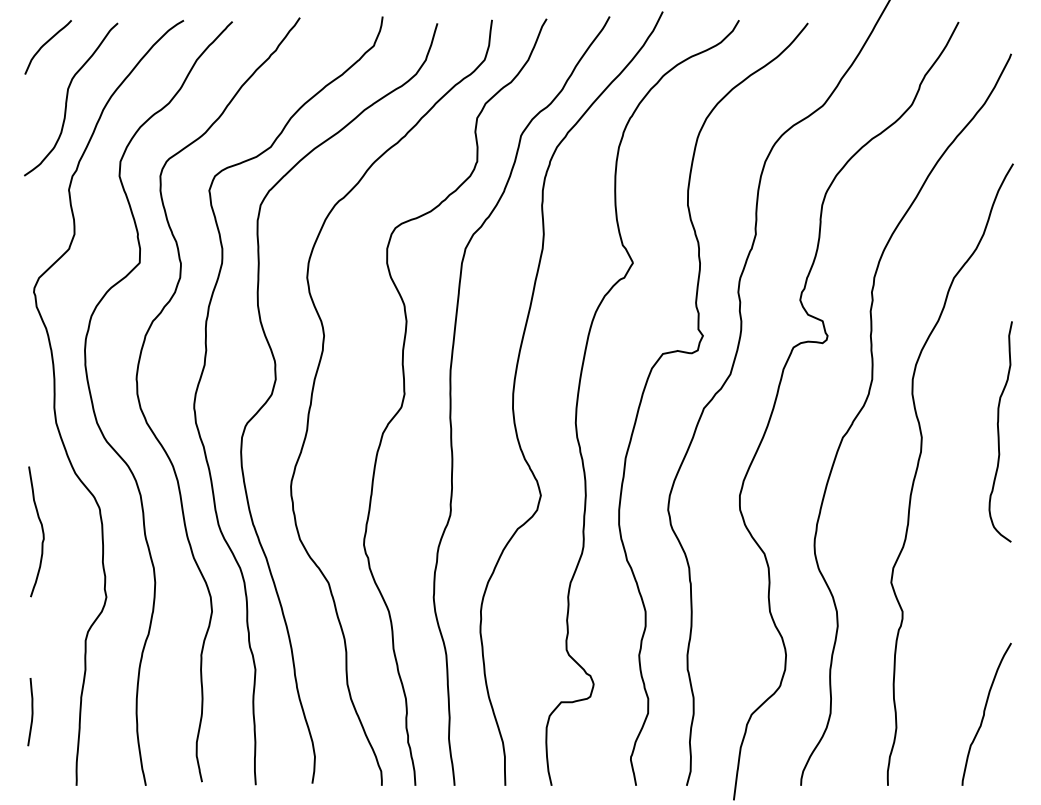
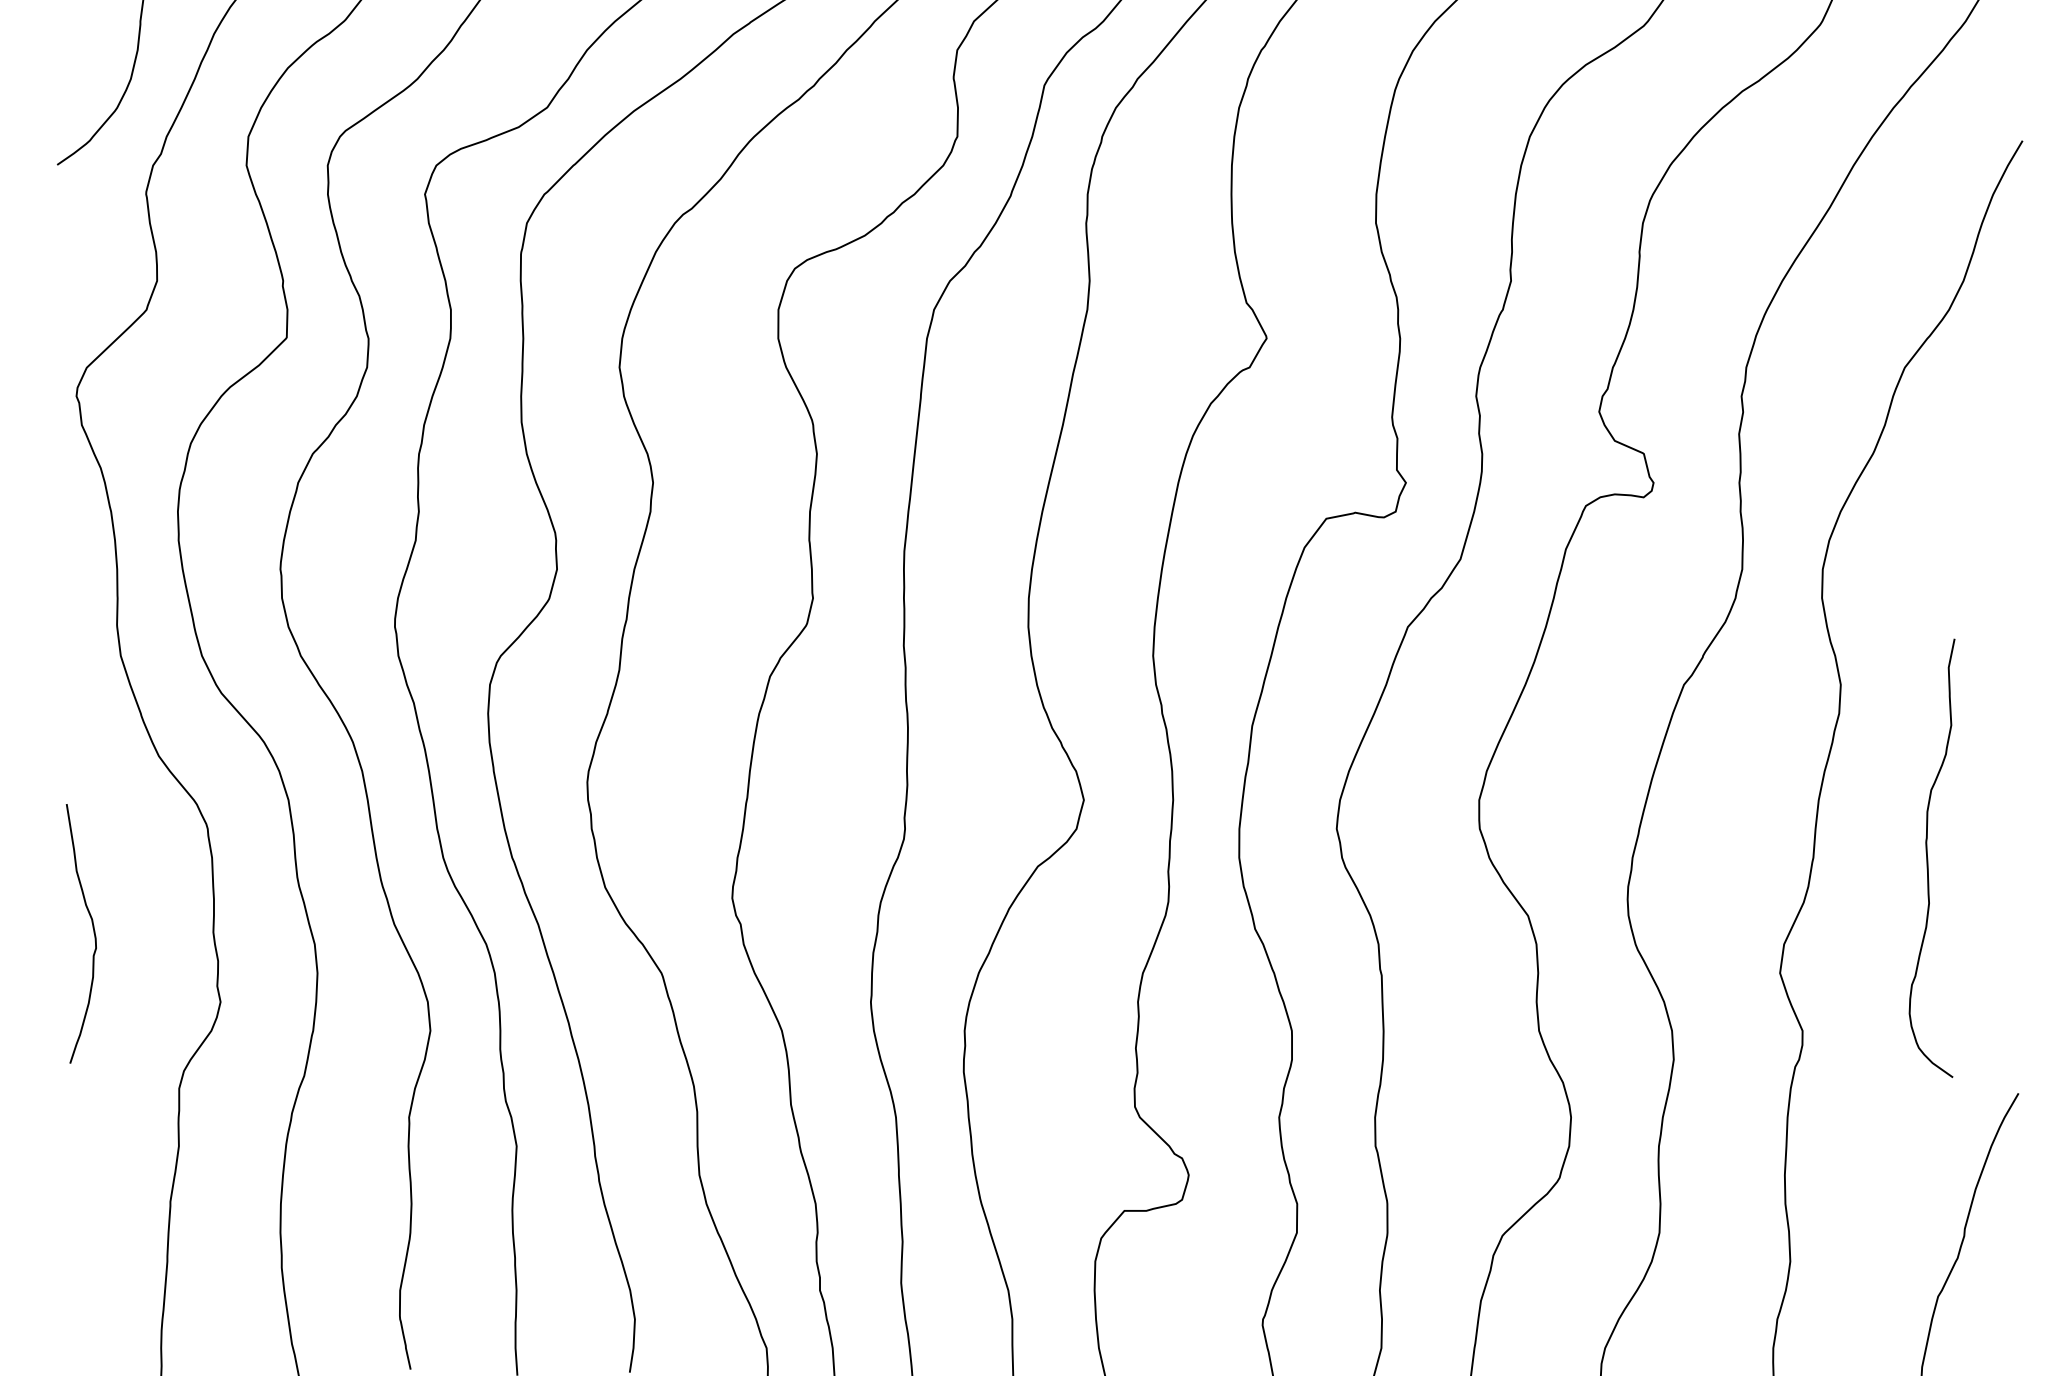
curve: (999, 431) -> (1929, 857), moved
curve: (41, 529) -> (91, 929), moved
curve: (31, 712) -> (71, 1231), removed

